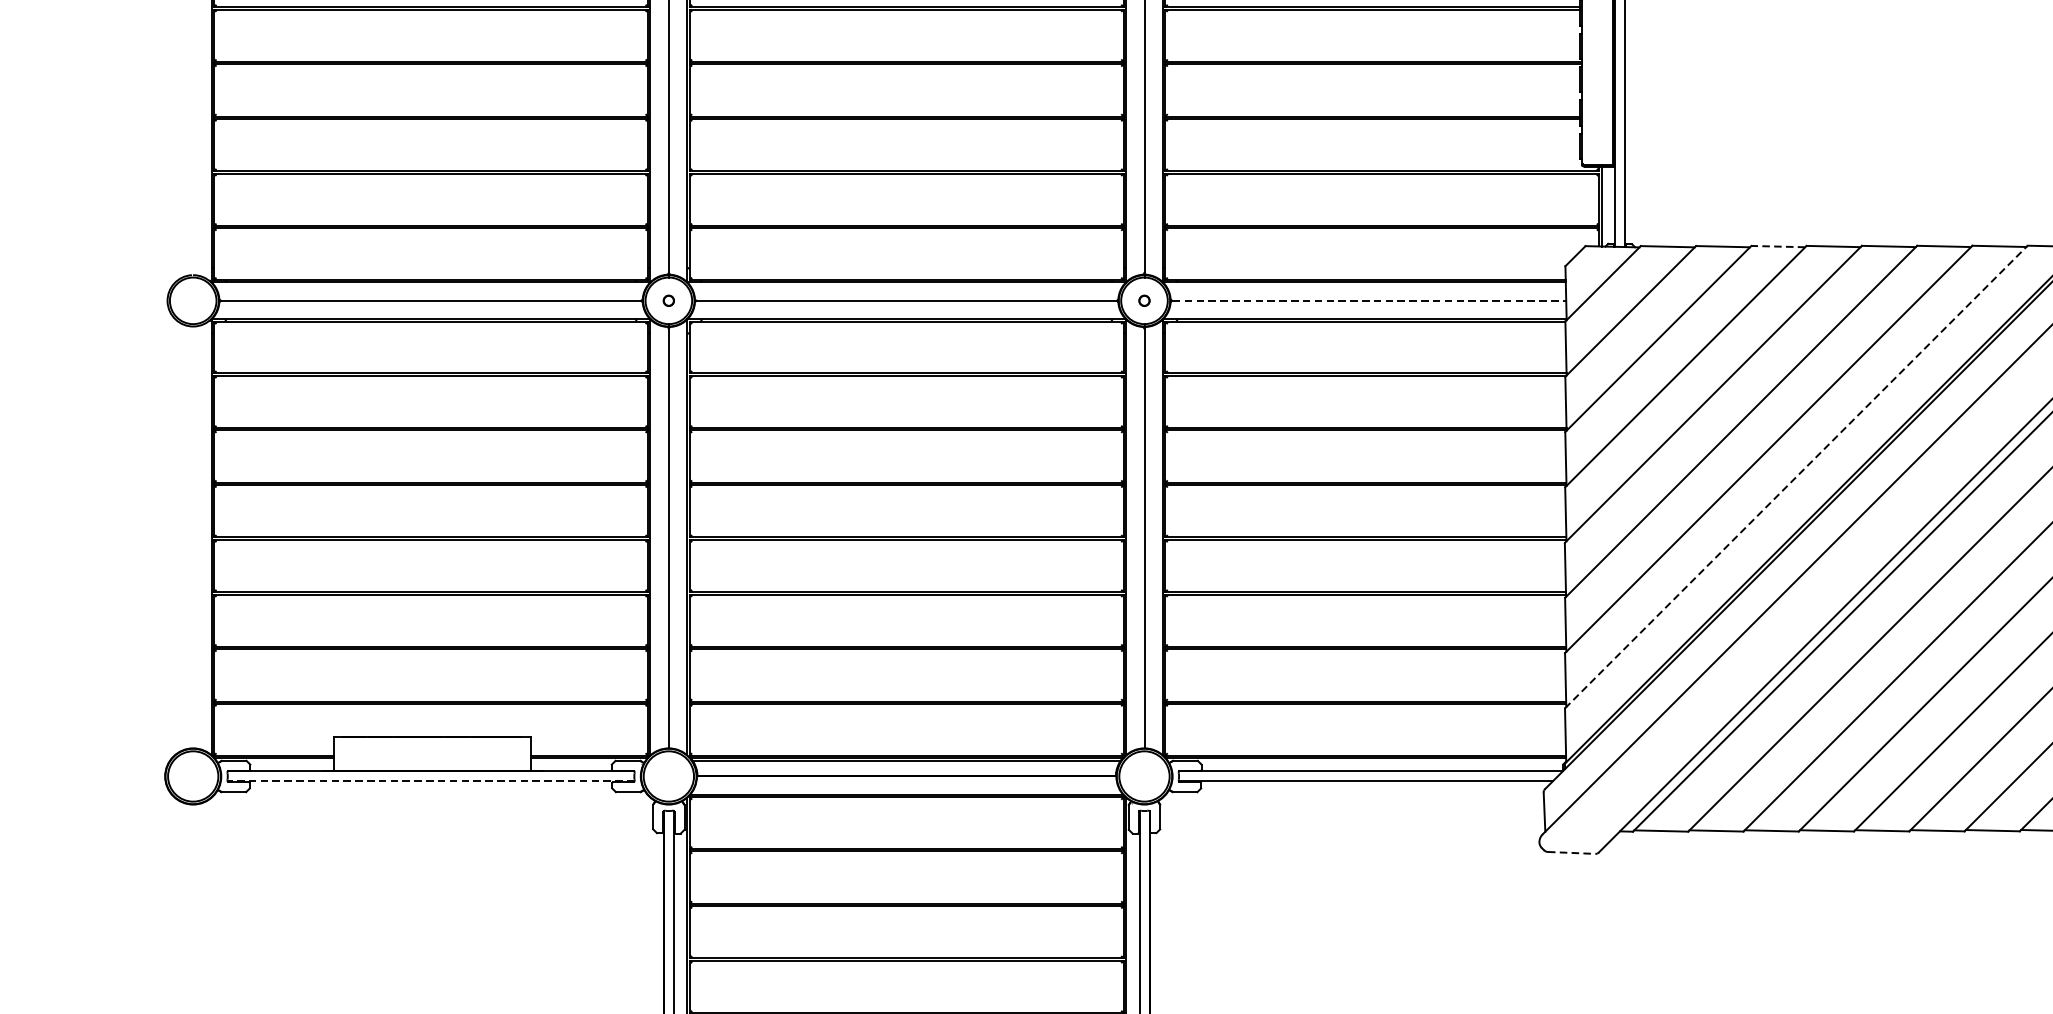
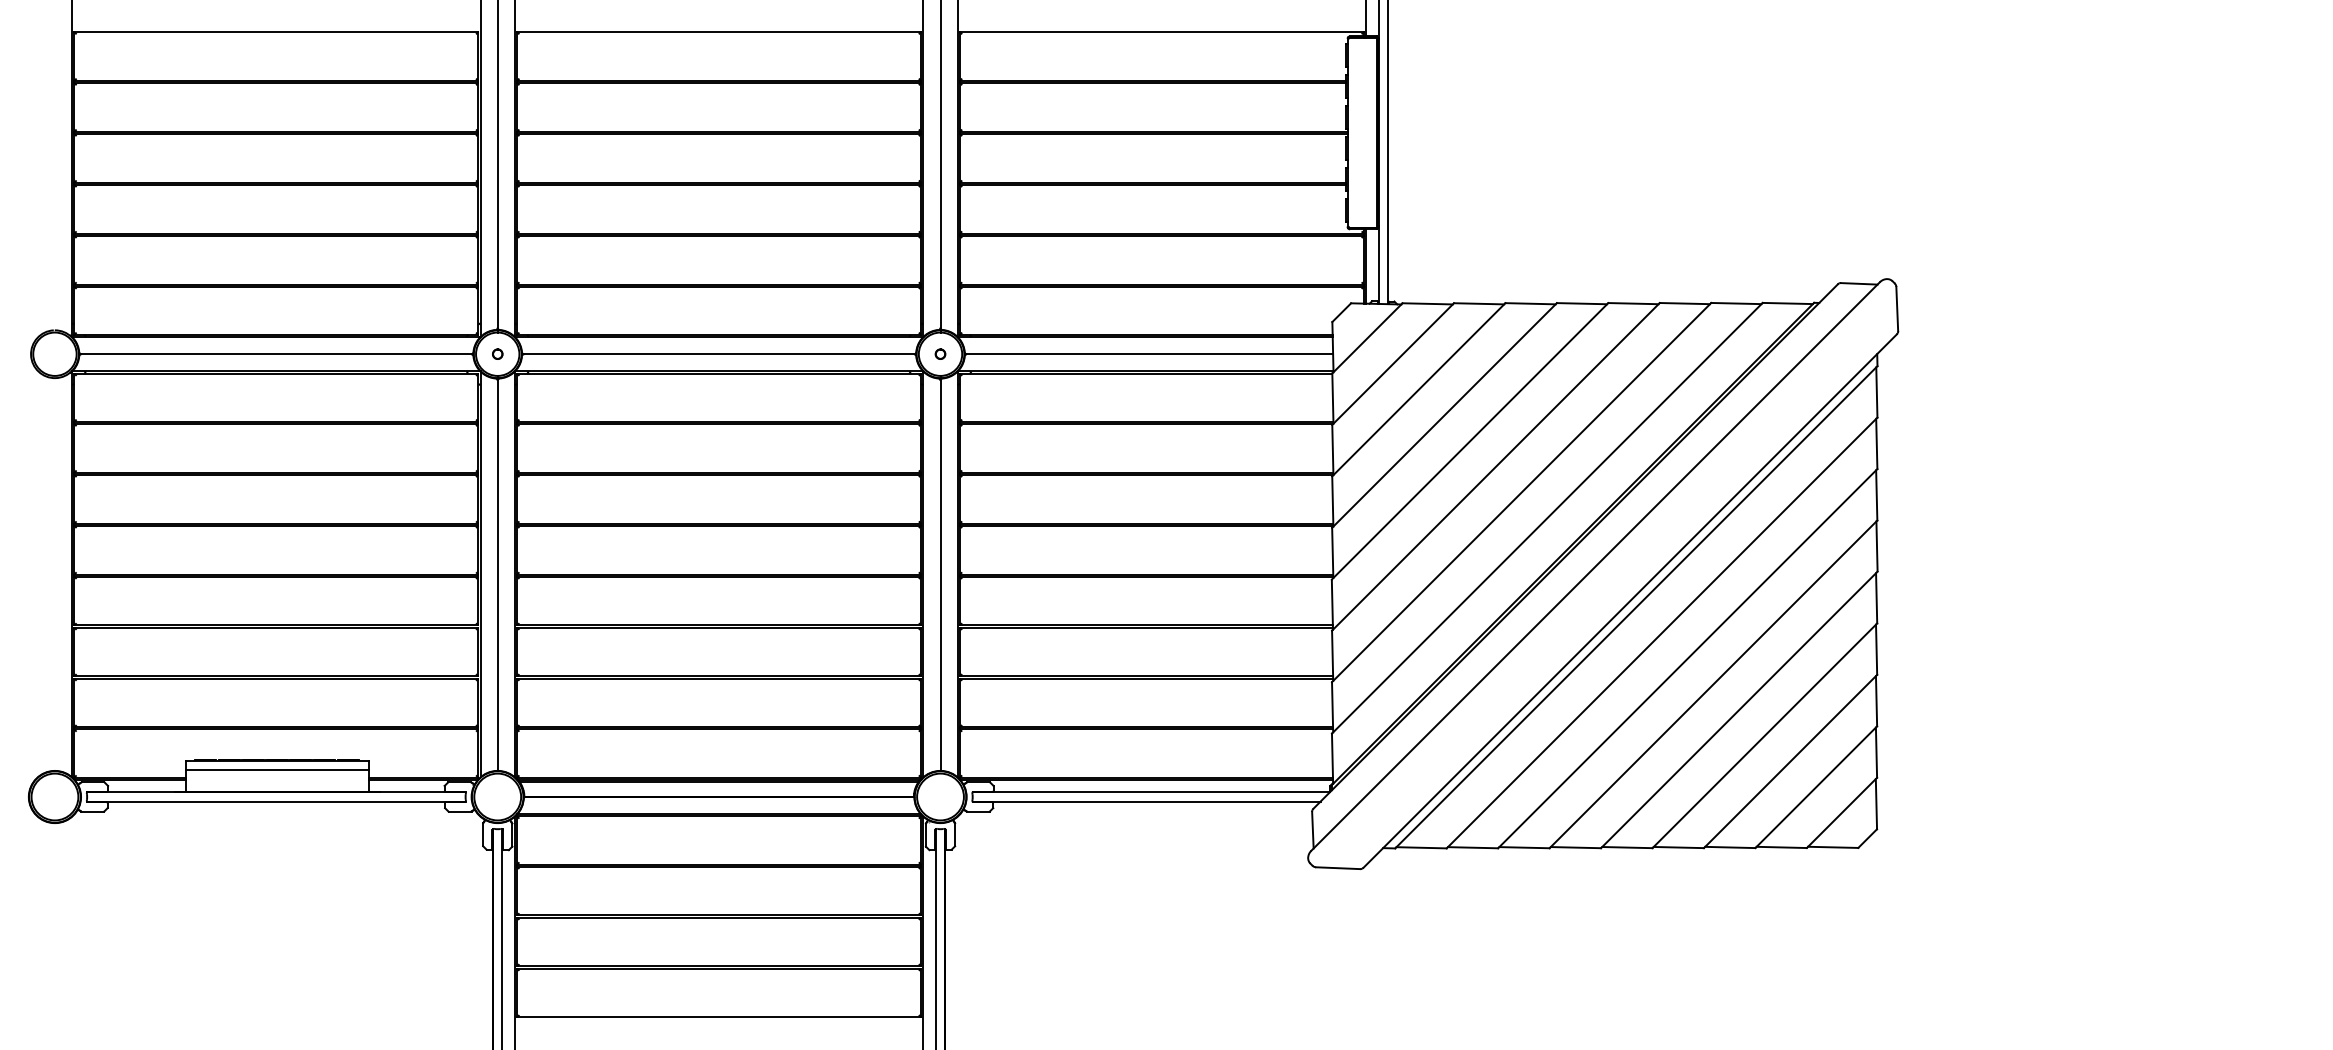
line: (1778, 246) -> (1530, 303), dashed -> solid
line: (1370, 301) -> (1150, 354), dashed -> solid
line: (1796, 477) -> (1547, 518), dashed -> solid
line: (432, 746) -> (277, 769), added
line: (430, 781) -> (275, 801), dashed -> solid
line: (1572, 853) -> (1338, 868), dashed -> solid

